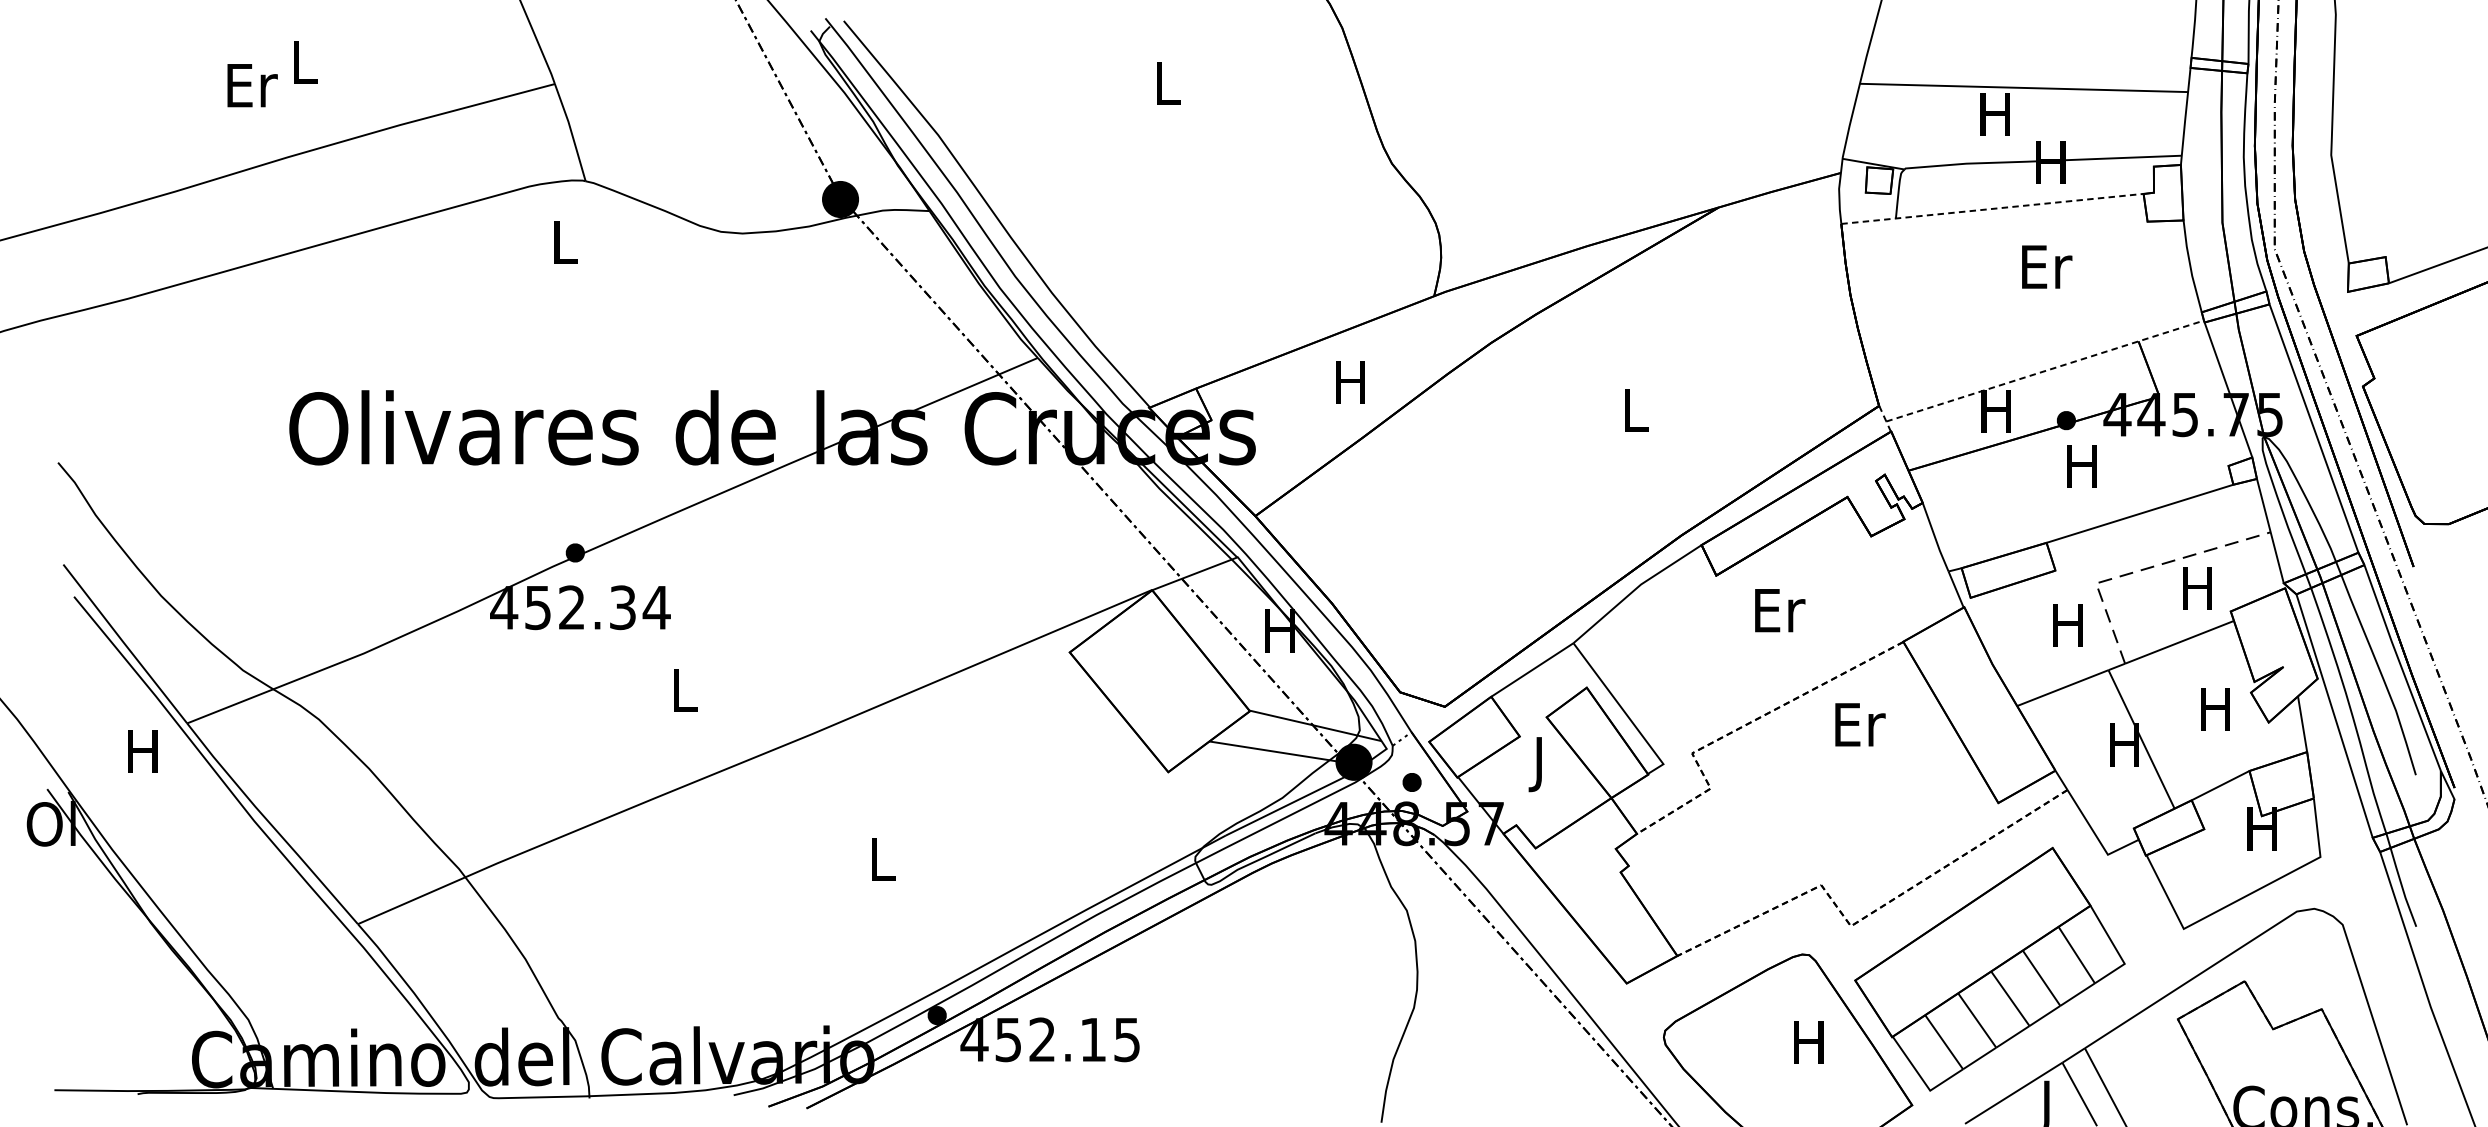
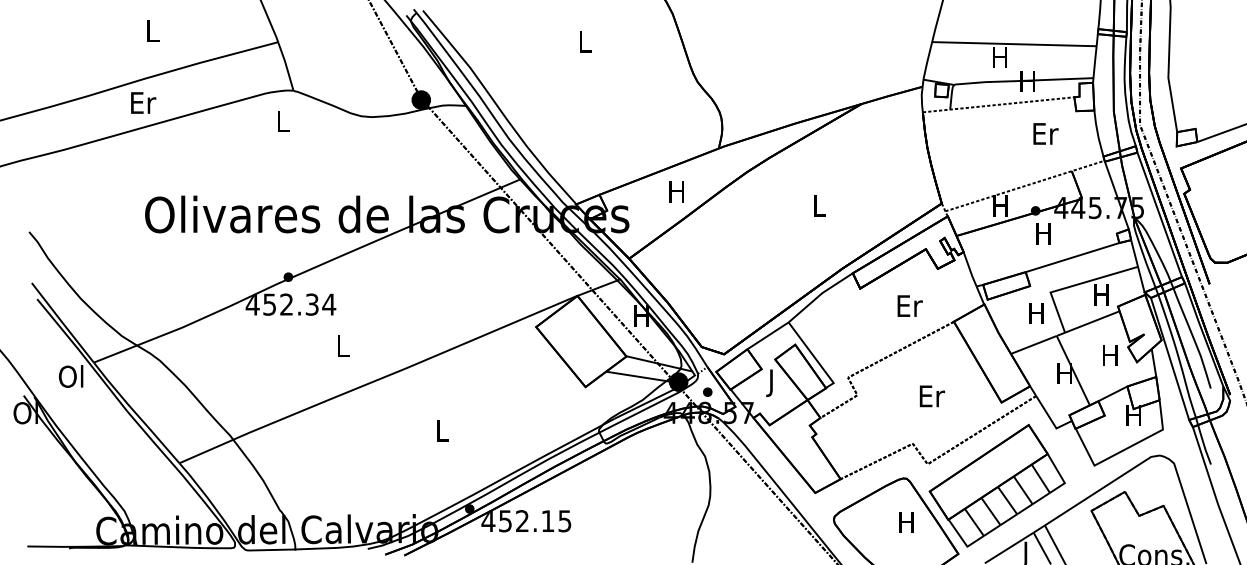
text: (252, 84) -> (143, 102), moved
text: (2046, 266) -> (1045, 133), moved
line: (2141, 569) -> (1073, 285), dashed -> solid
text: (1778, 609) -> (909, 305), moved
text: (1858, 725) -> (931, 396), moved
text: (140, 751) -> (70, 376), H -> Ol

